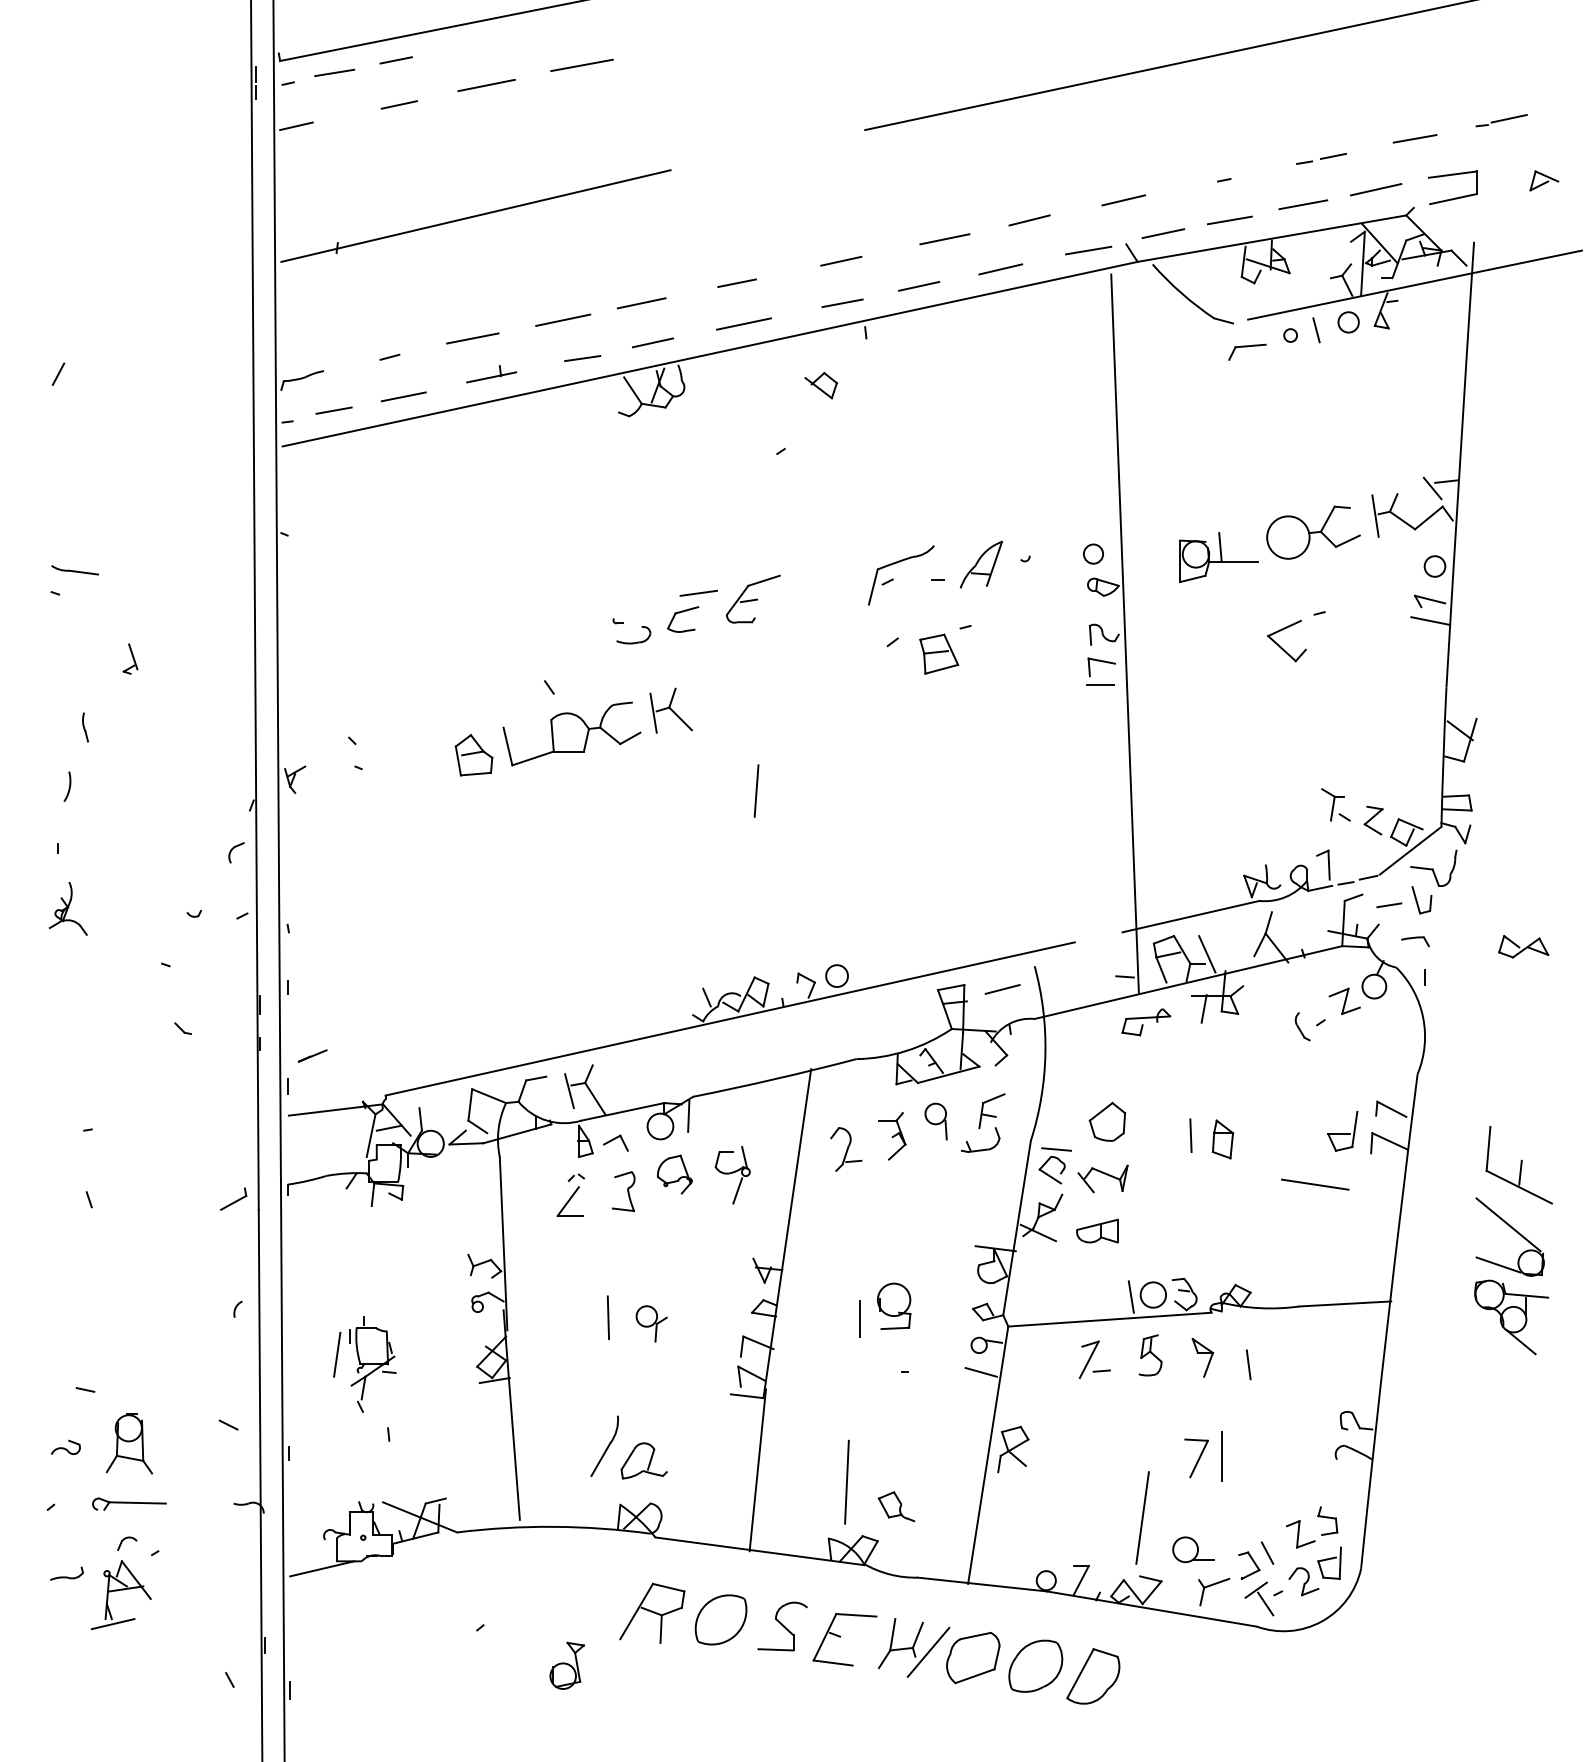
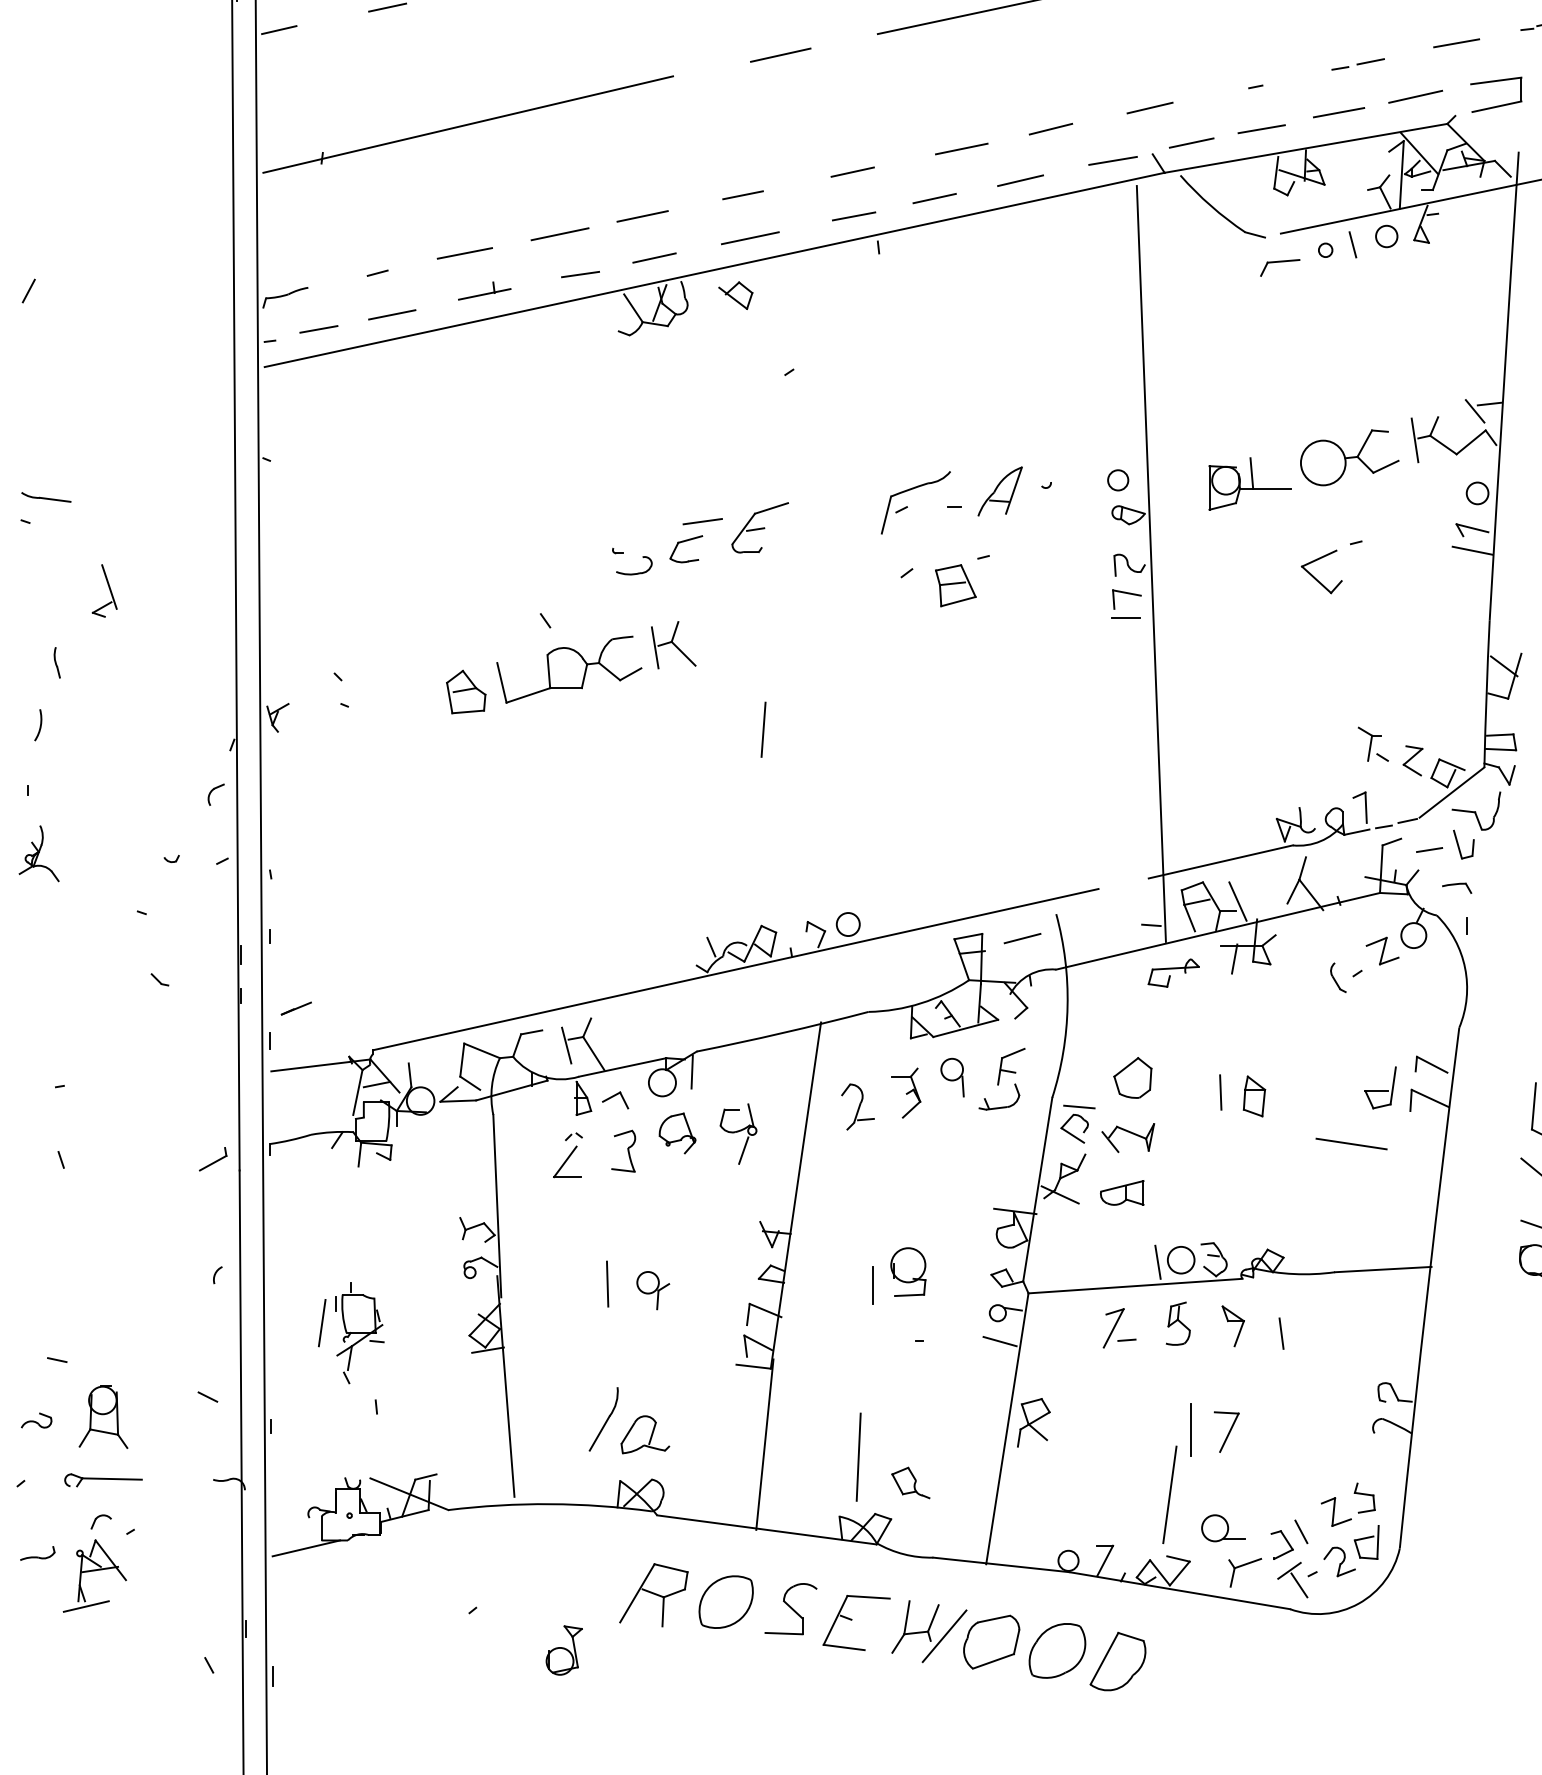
line: (772, 149) -> (780, 54), added
part: (820, 385) -> (735, 295), moved
part: (130, 658) -> (104, 590), size x1.67
line: (1221, 1456) -> (1190, 1430), moved

